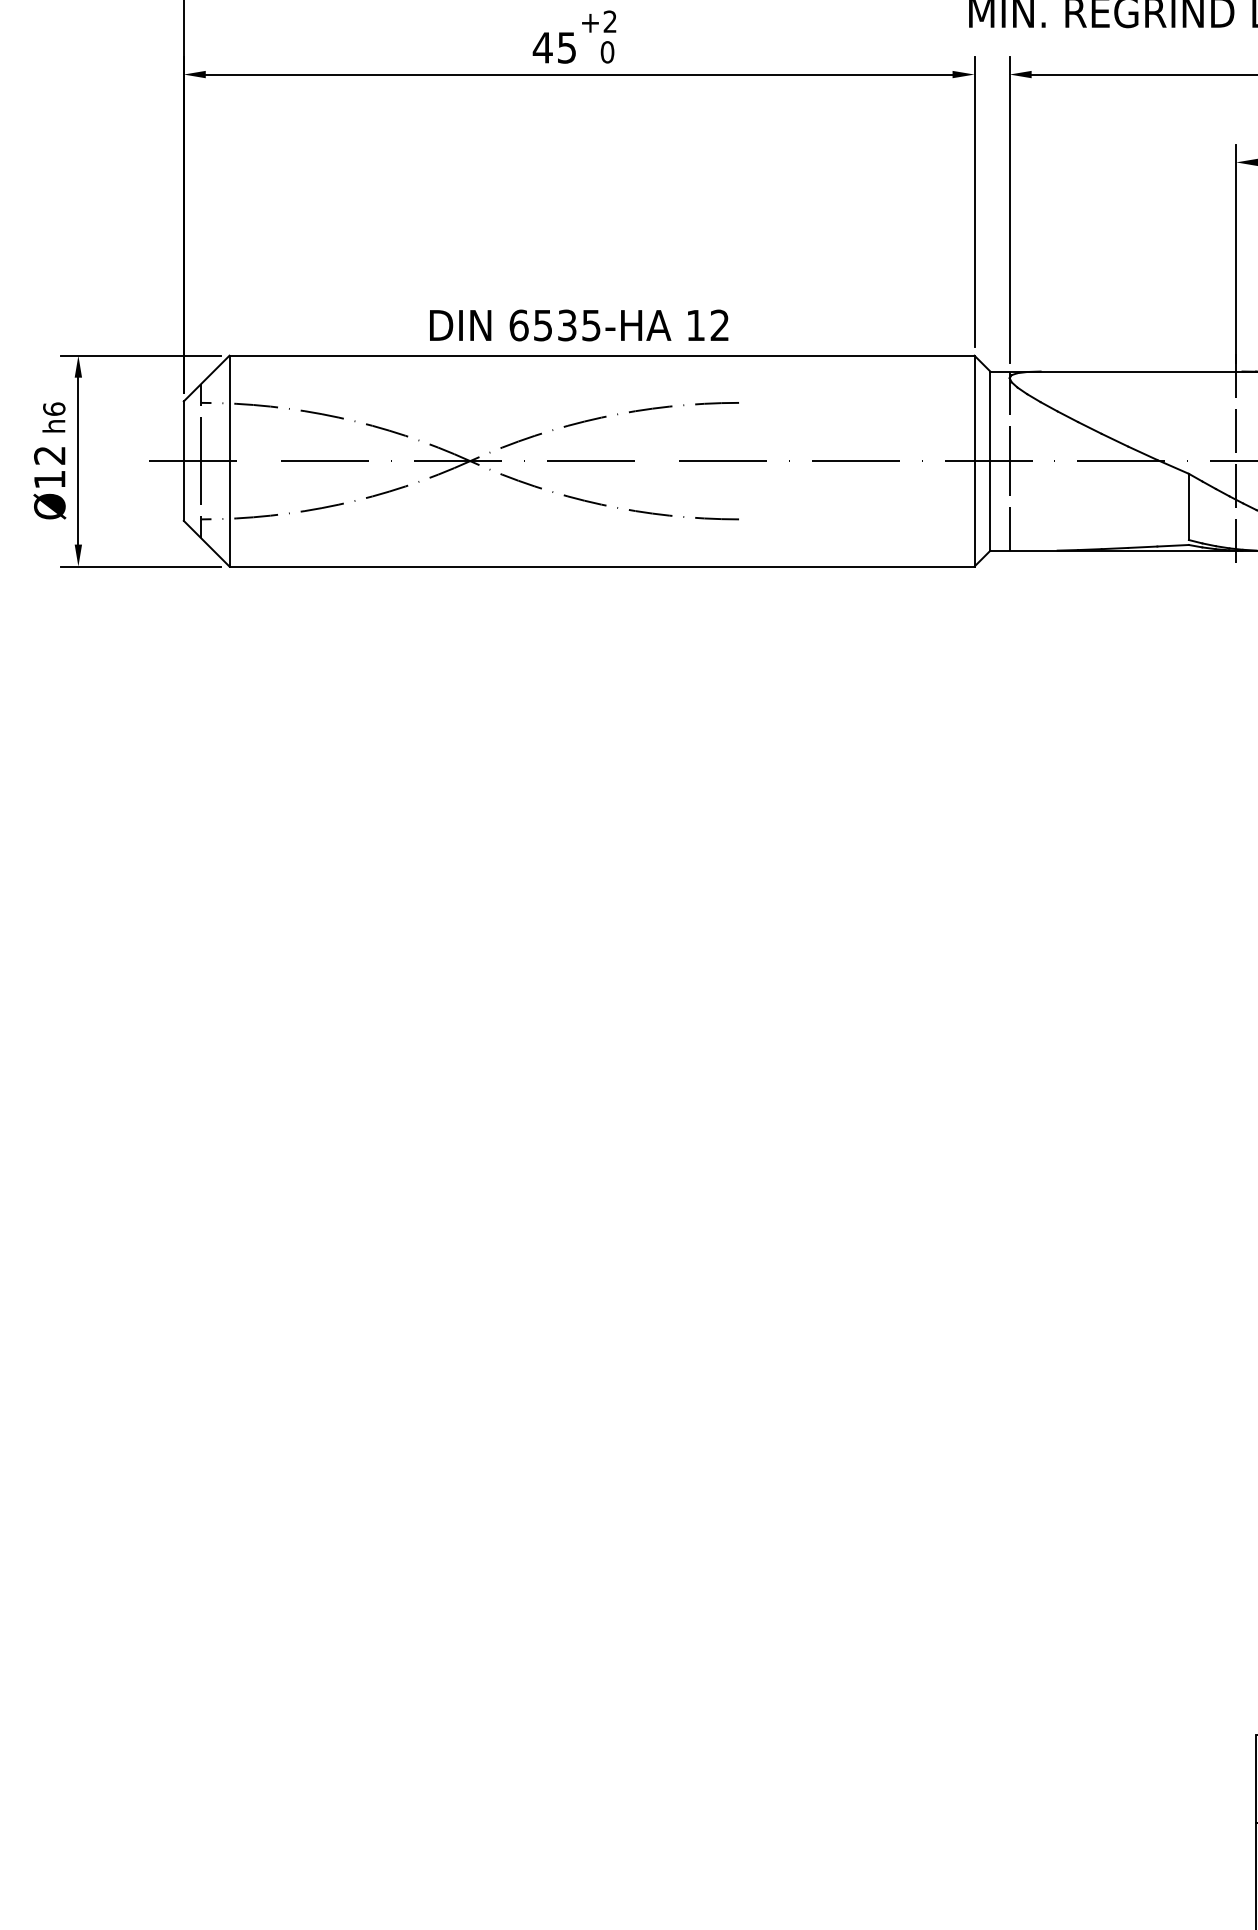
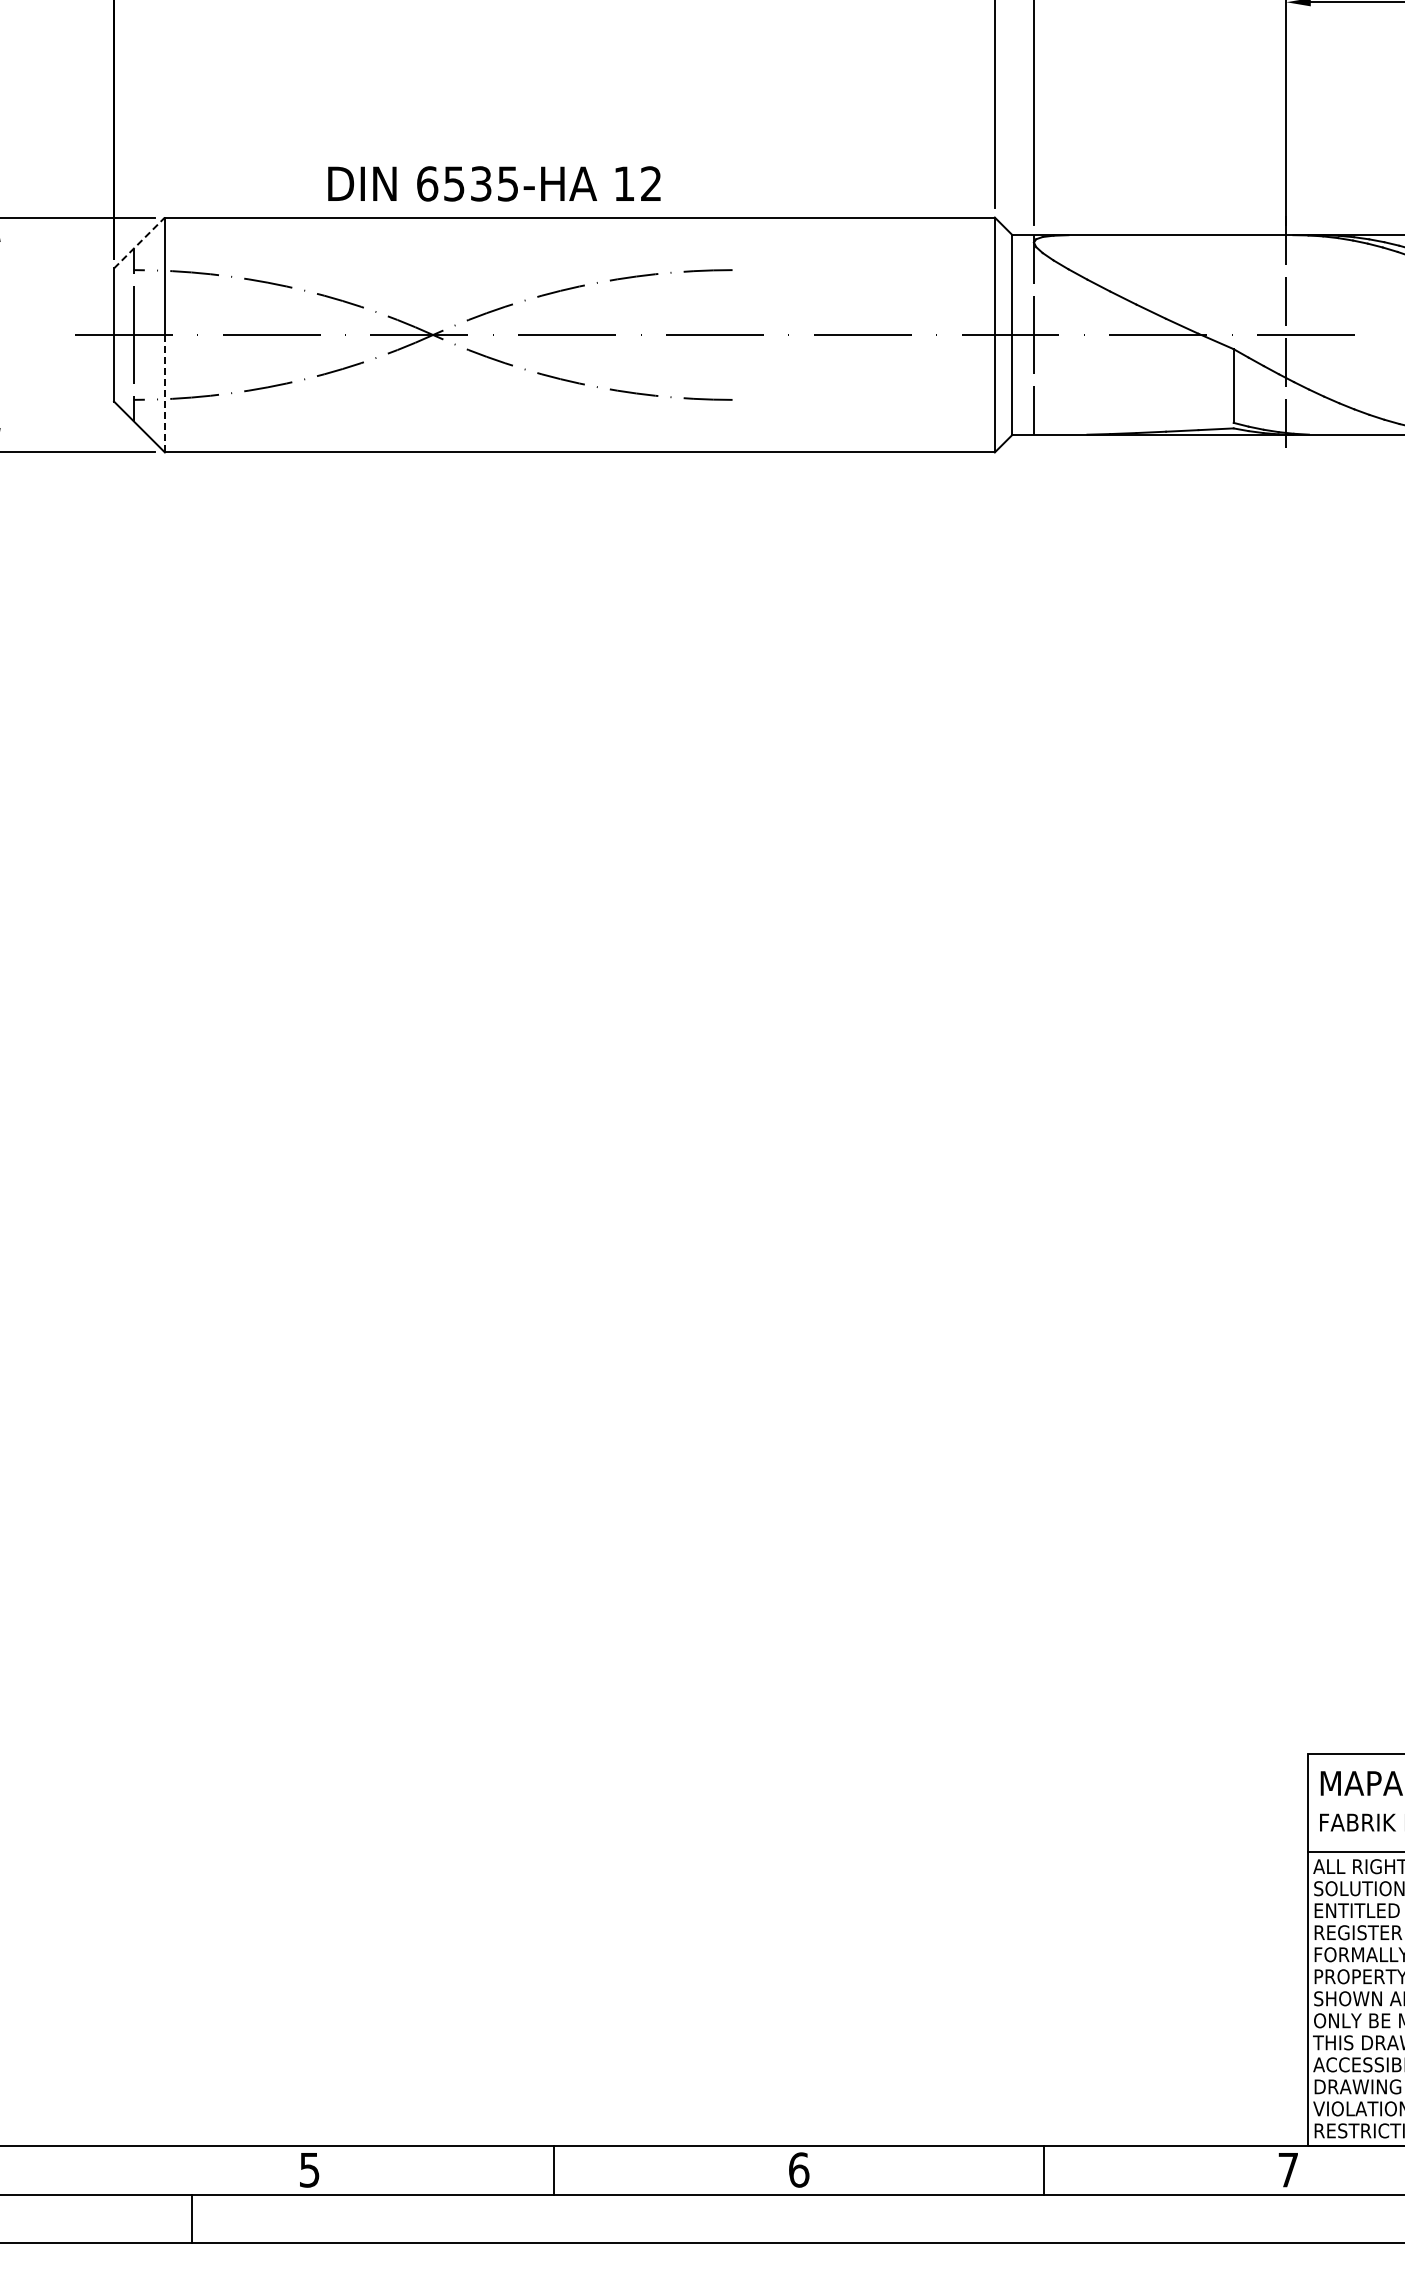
text: (579, 325) -> (494, 183), moved
line: (206, 378) -> (139, 243), solid -> dashed
line: (229, 513) -> (164, 393), solid -> dashed

